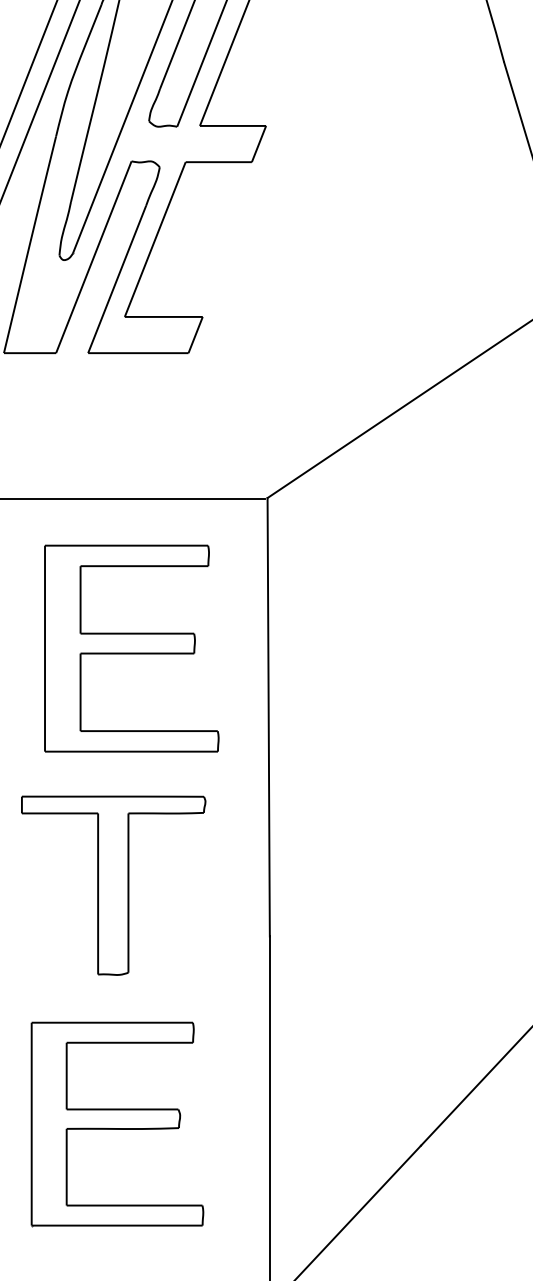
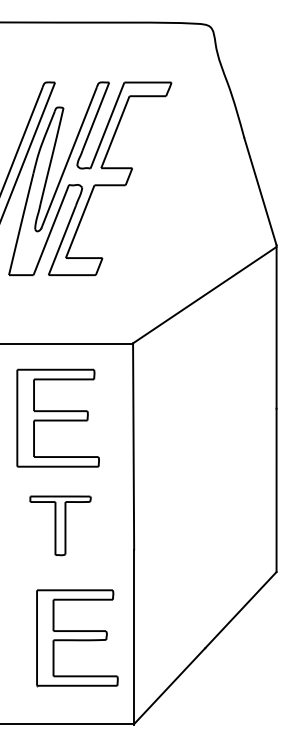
part: (130, 647) -> (57, 417), moved
part: (113, 885) -> (60, 525), size x0.7
part: (117, 1125) -> (77, 638), moved

